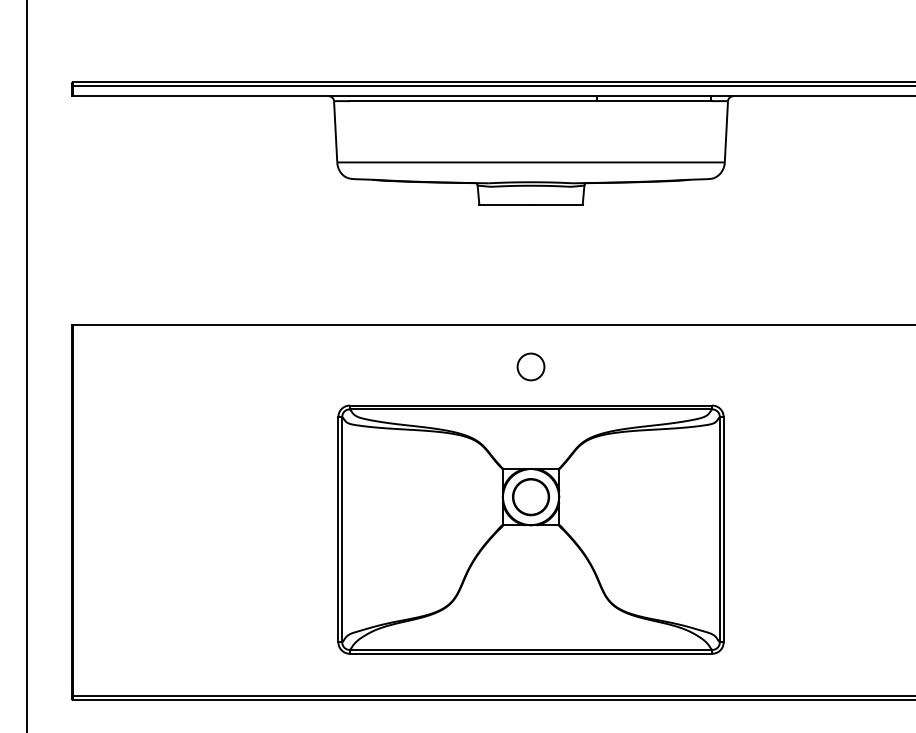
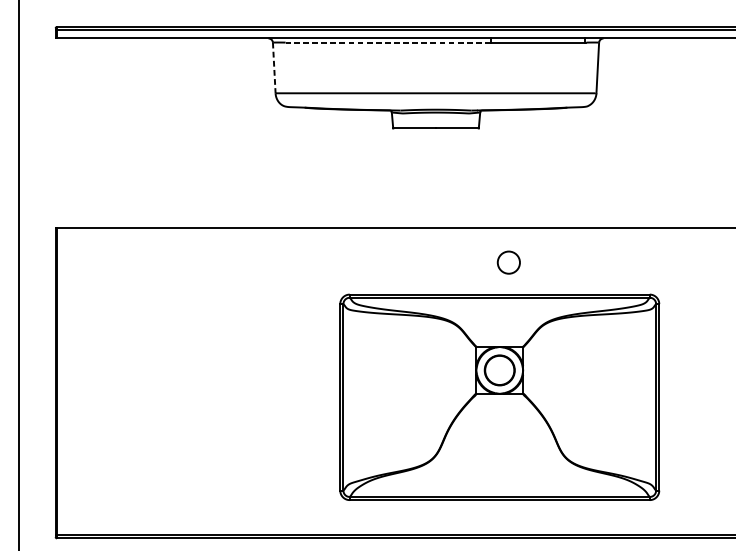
line: (473, 101) -> (388, 42), solid -> dashed
line: (335, 131) -> (274, 67), solid -> dashed
circle: (530, 366) -> (508, 262), moved
part: (530, 529) -> (499, 397), moved

